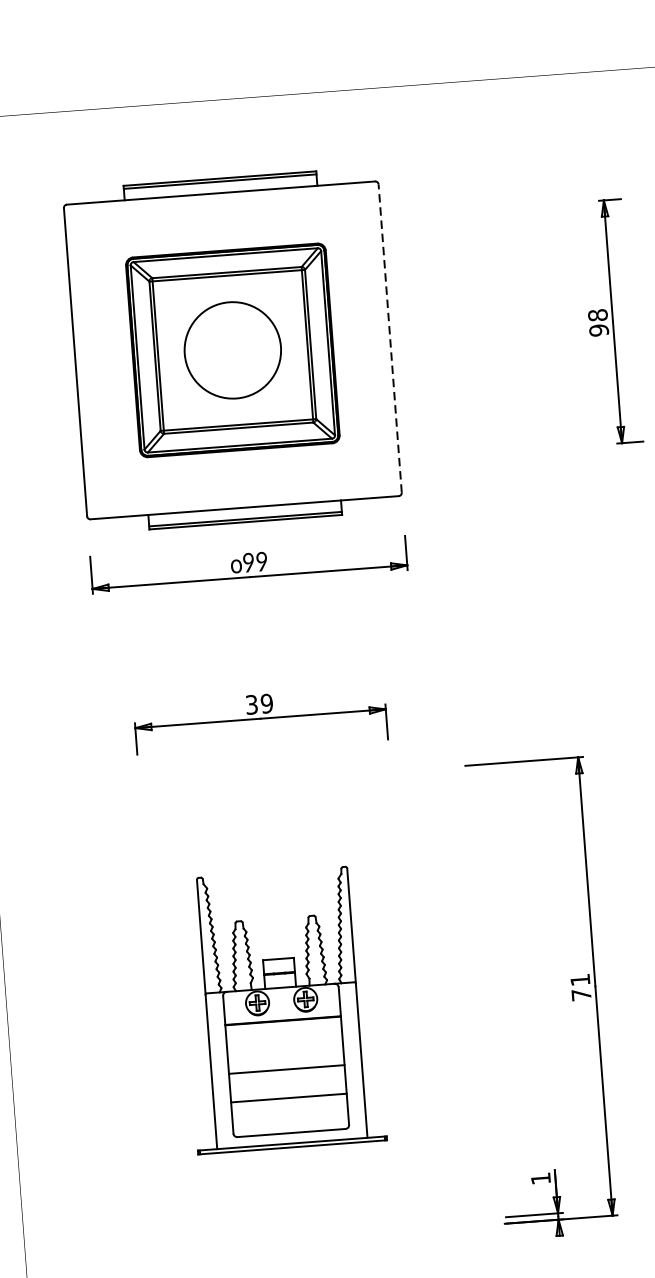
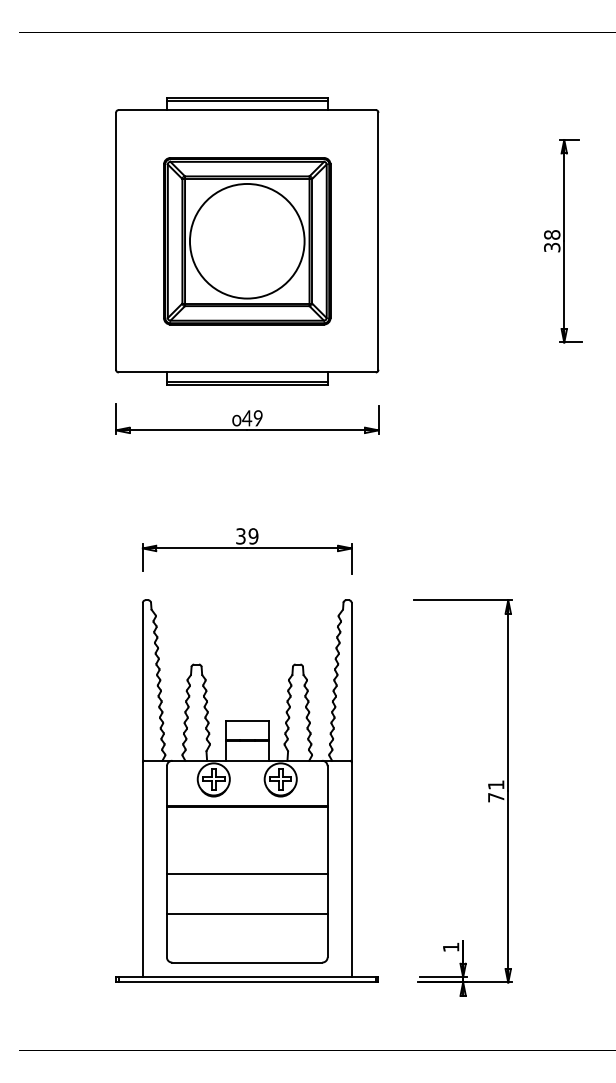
text: (599, 330) -> (552, 247), 98 -> 38
line: (390, 338) -> (378, 241), dashed -> solid
circle: (231, 349) -> (246, 240), size x1.43
text: (249, 562) -> (247, 418), 99 -> 49
part: (281, 1009) -> (246, 790), size x1.67

